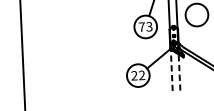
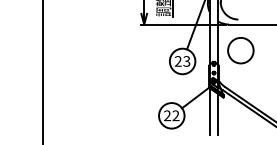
text: (141, 27) -> (177, 61), 73 -> 23
line: (171, 70) -> (209, 111), dashed -> solid
line: (179, 71) -> (218, 113), dashed -> solid

